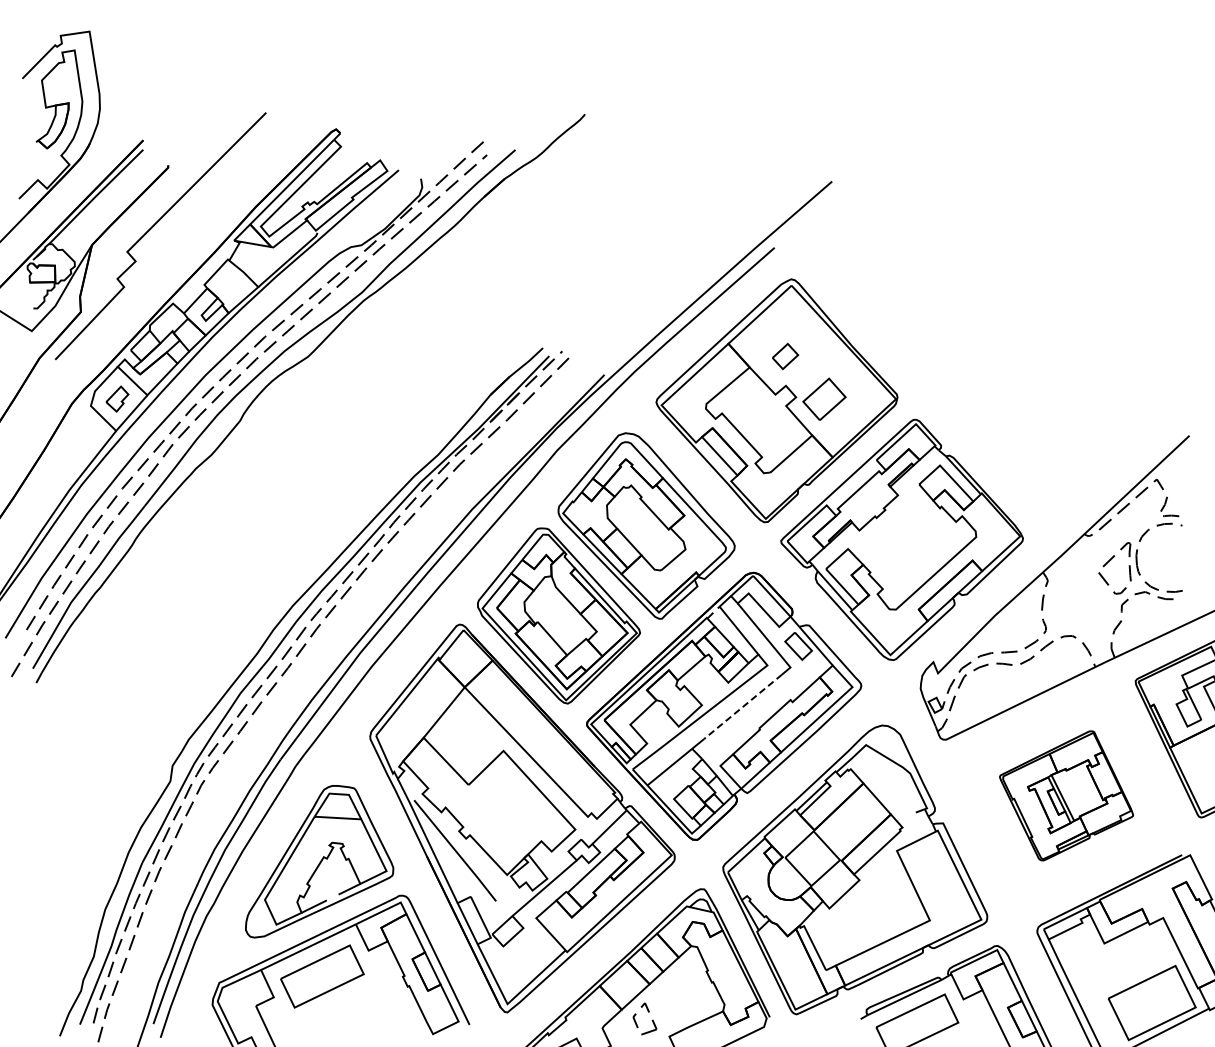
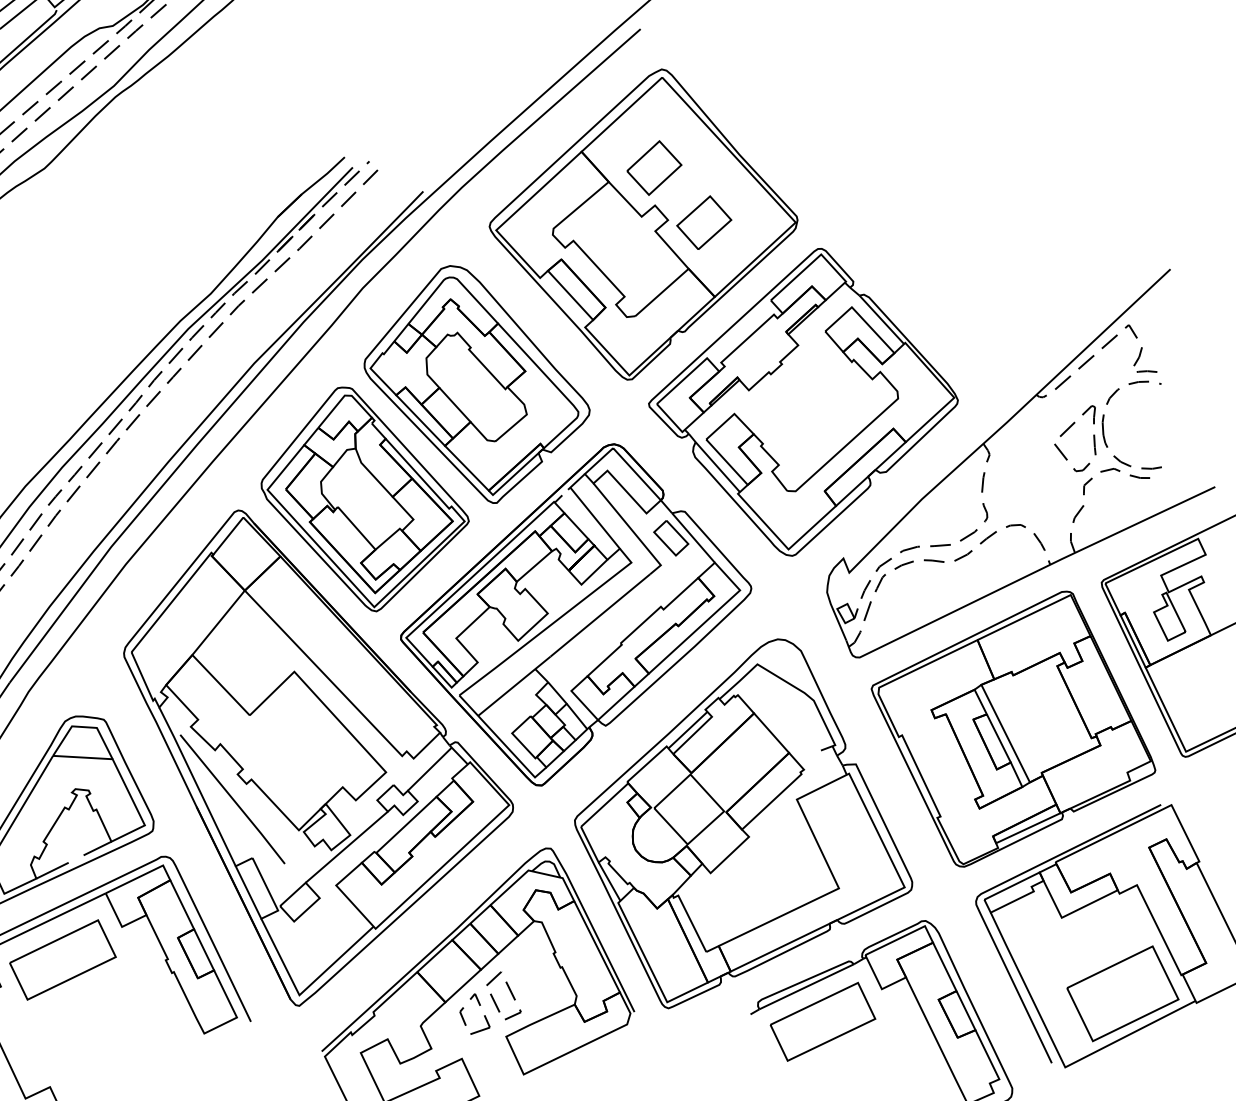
part: (785, 356) -> (654, 168), size x1.67
line: (743, 706) -> (600, 615), dashed -> solid
part: (1066, 795) -> (1013, 728), size x1.67
part: (667, 1004) -> (503, 995), added

